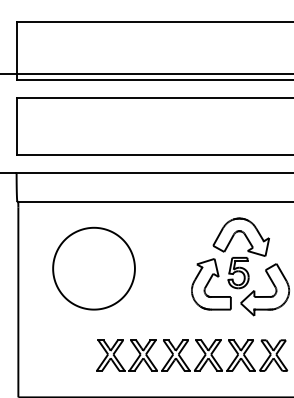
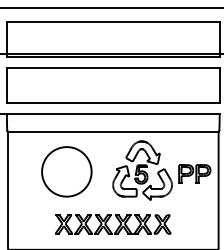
part: (93, 268) -> (66, 171), moved

